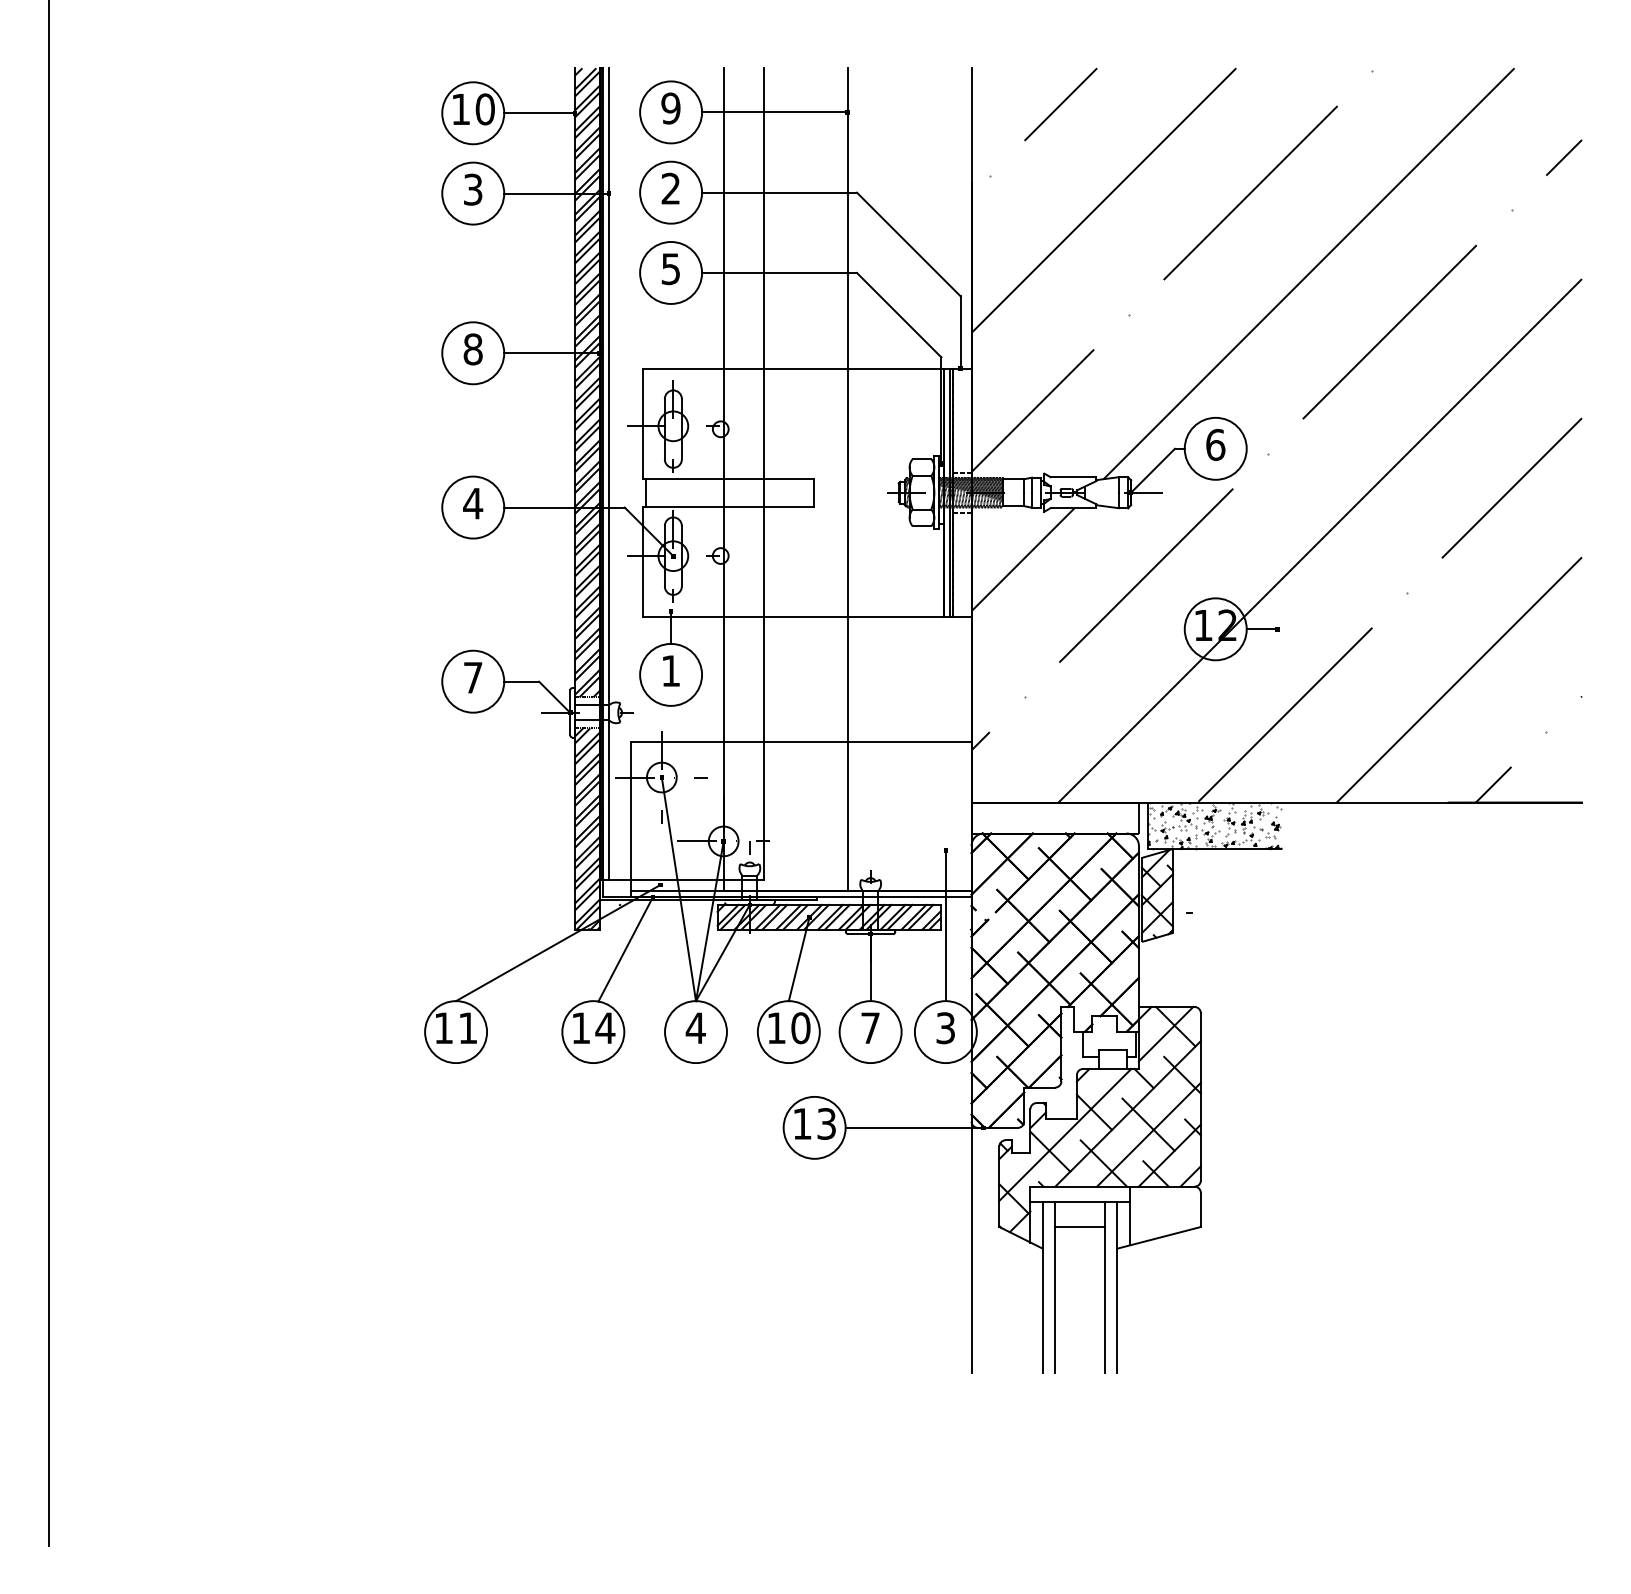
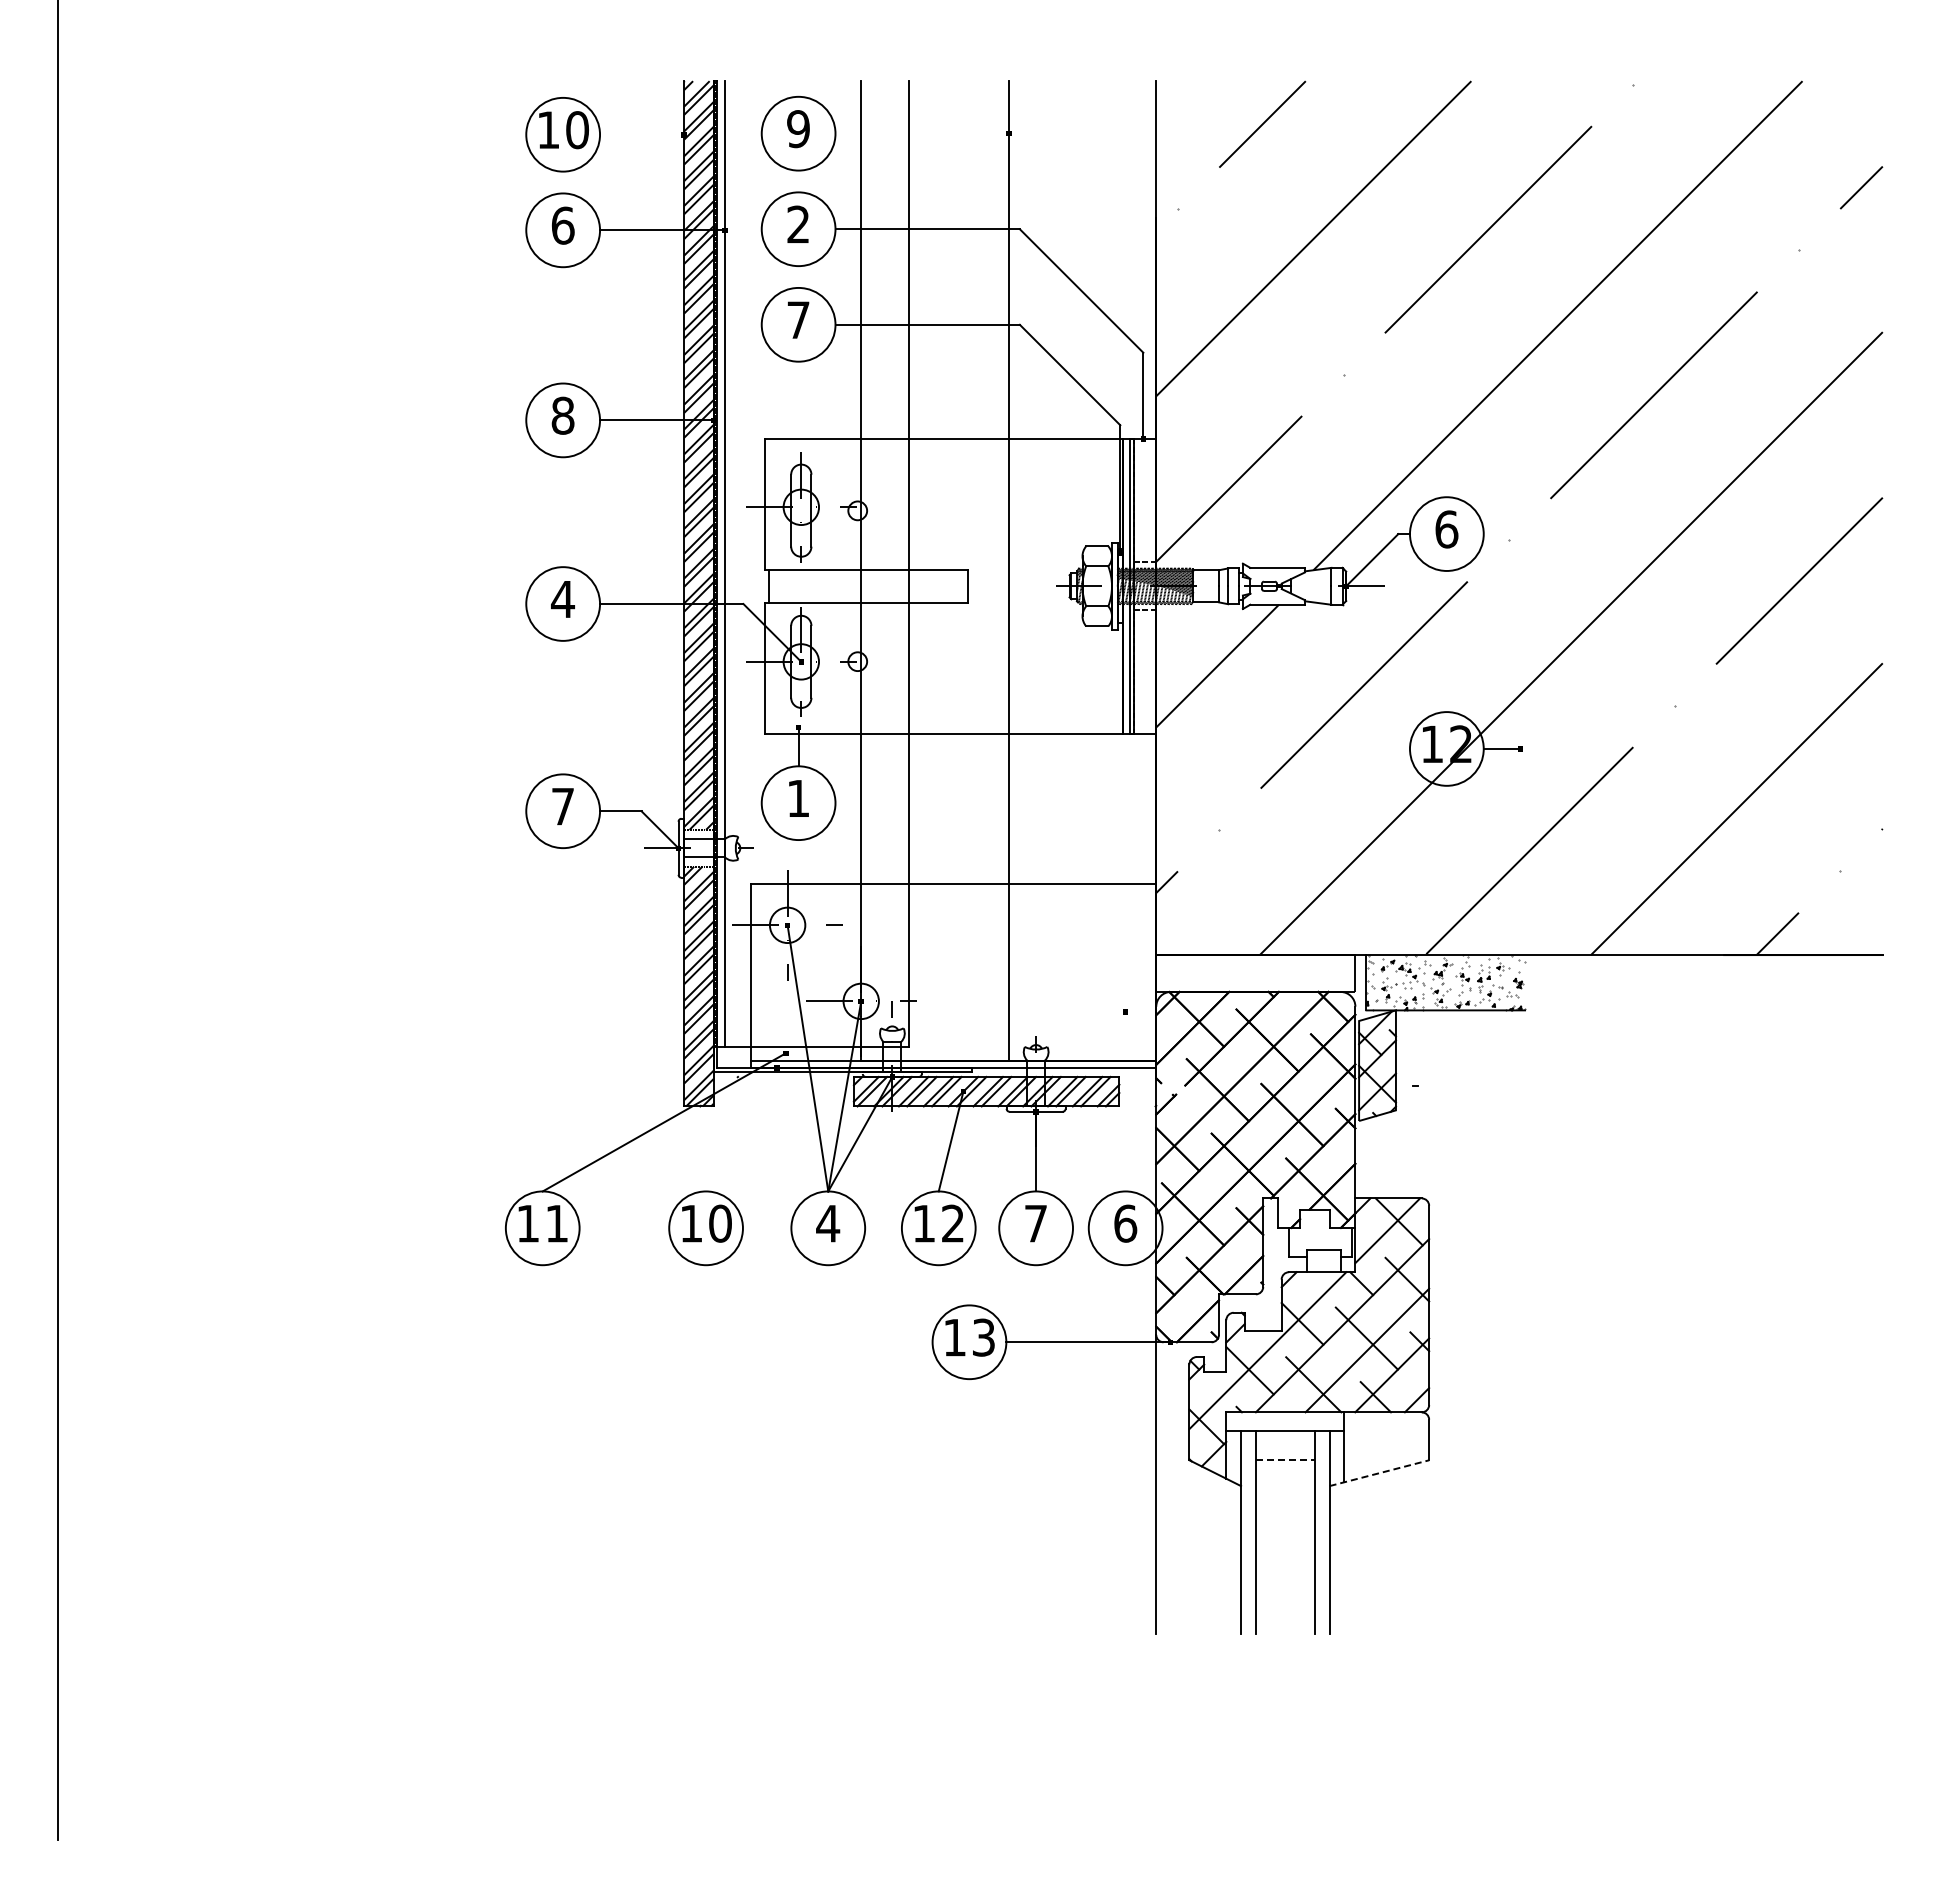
line: (774, 112) -> (921, 133), removed
line: (539, 113) -> (642, 134), removed
text: (472, 189) -> (562, 225), 3 -> 6
text: (670, 269) -> (798, 320), 5 -> 7
line: (945, 925) -> (1125, 1101), removed
line: (625, 949) -> (744, 1129), removed
text: (605, 1028) -> (720, 1223), 14 -> 10
text: (800, 1028) -> (952, 1223), 10 -> 12
text: (945, 1028) -> (1125, 1223), 3 -> 6
line: (1080, 1227) -> (1285, 1460), solid -> dashed
line: (1159, 1238) -> (1379, 1473), solid -> dashed

